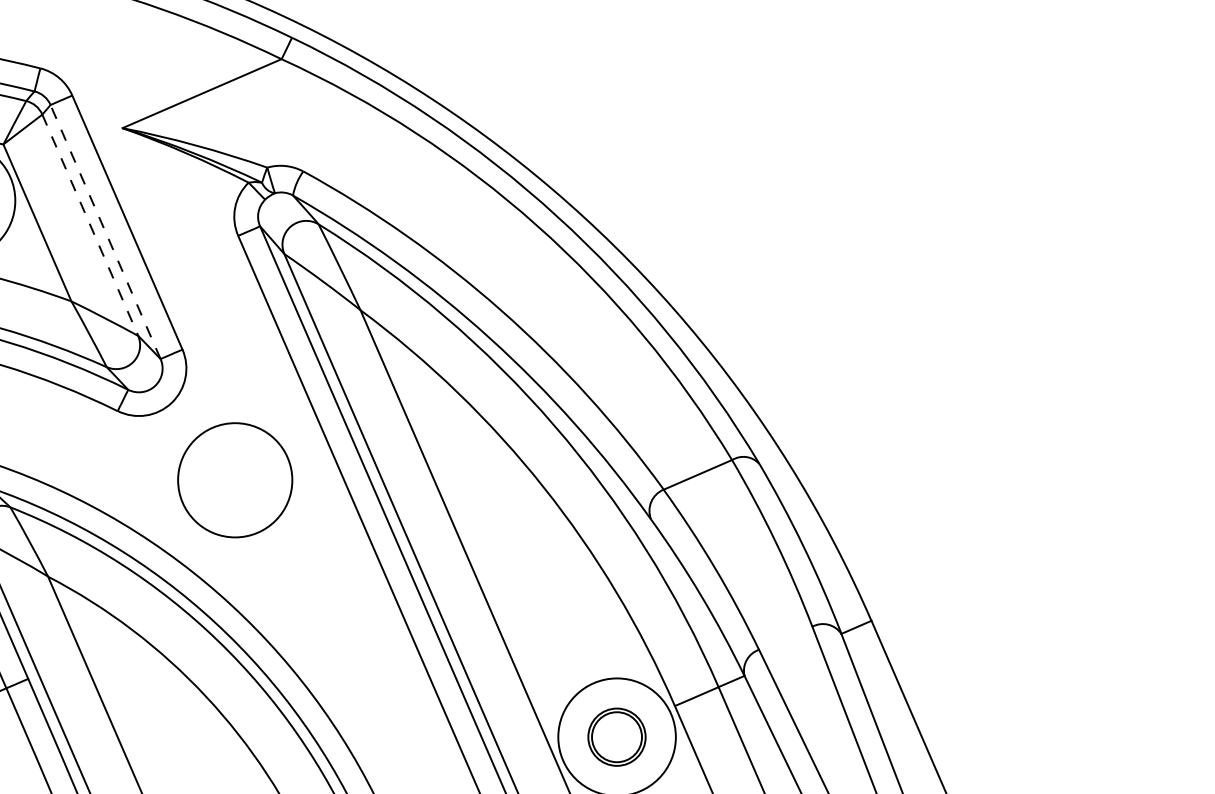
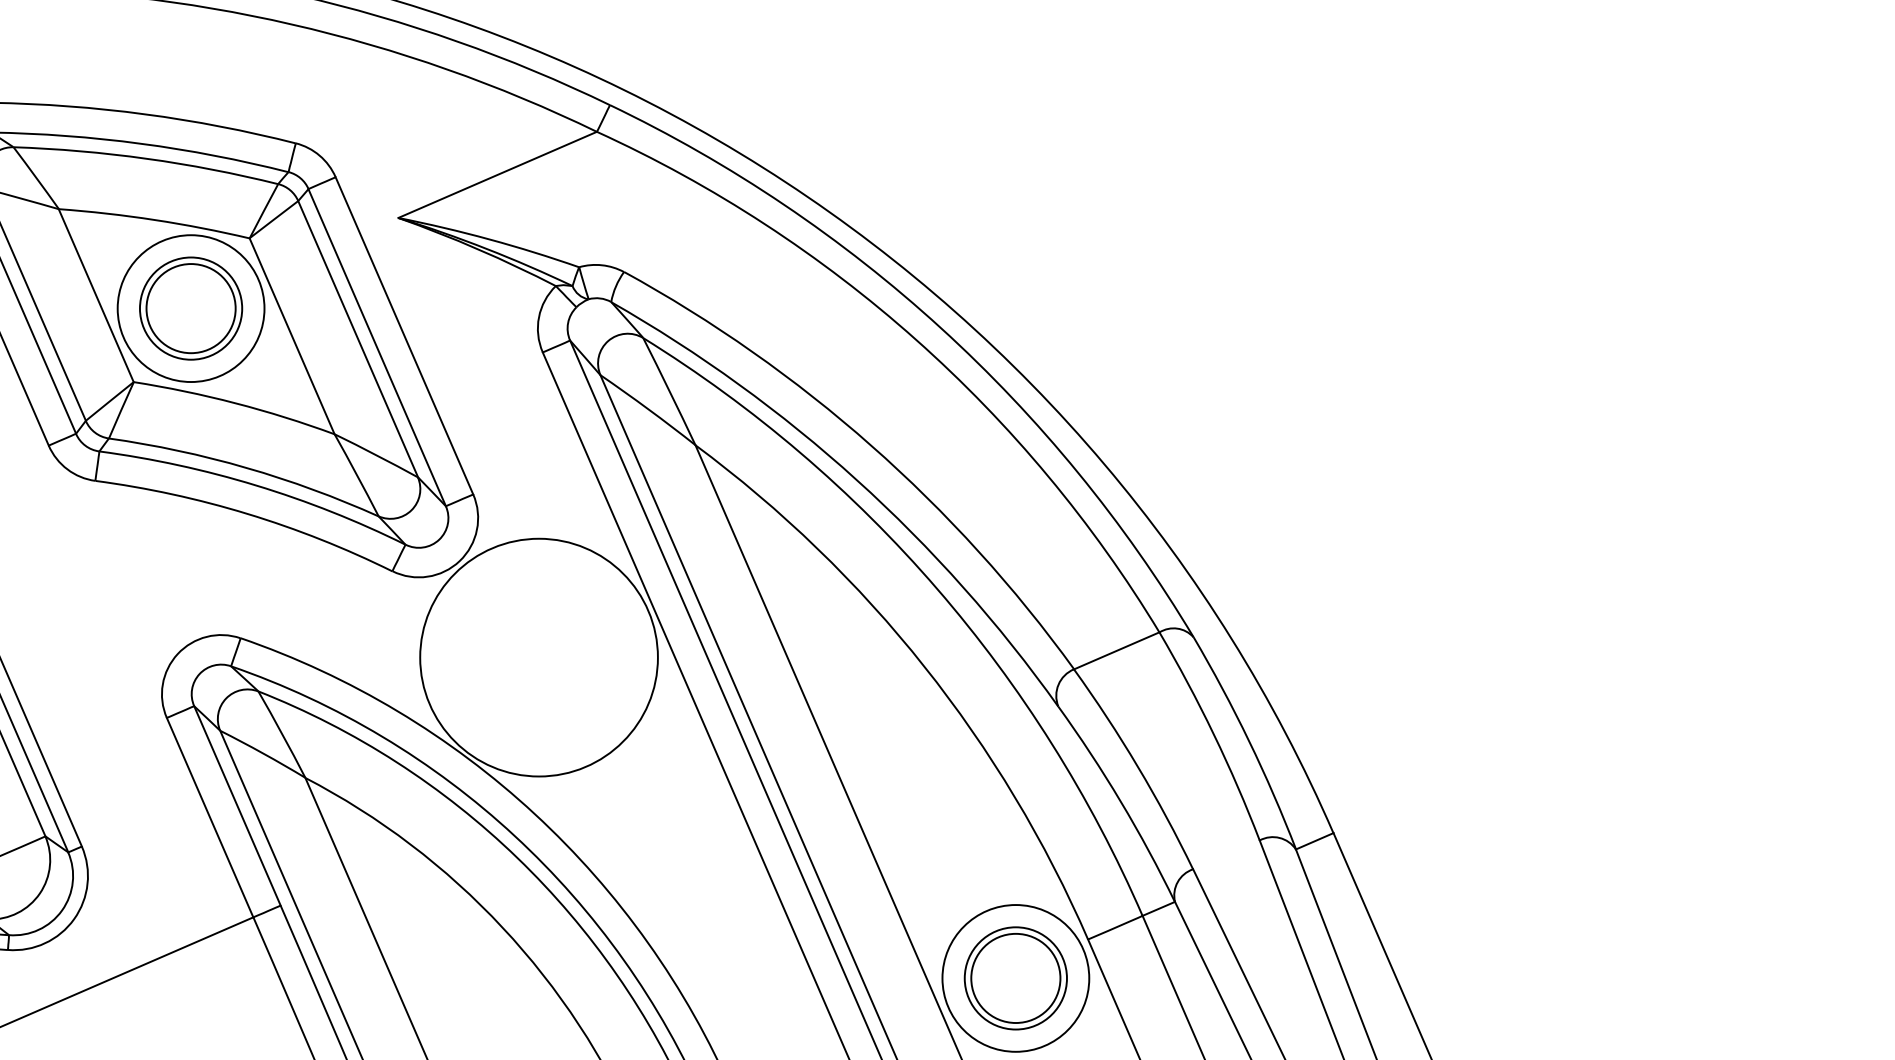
line: (90, 225) -> (358, 339), dashed -> solid
line: (105, 231) -> (377, 347), dashed -> solid
circle: (234, 480) -> (538, 657), size x1.67
part: (616, 737) -> (1015, 978), size x1.43

